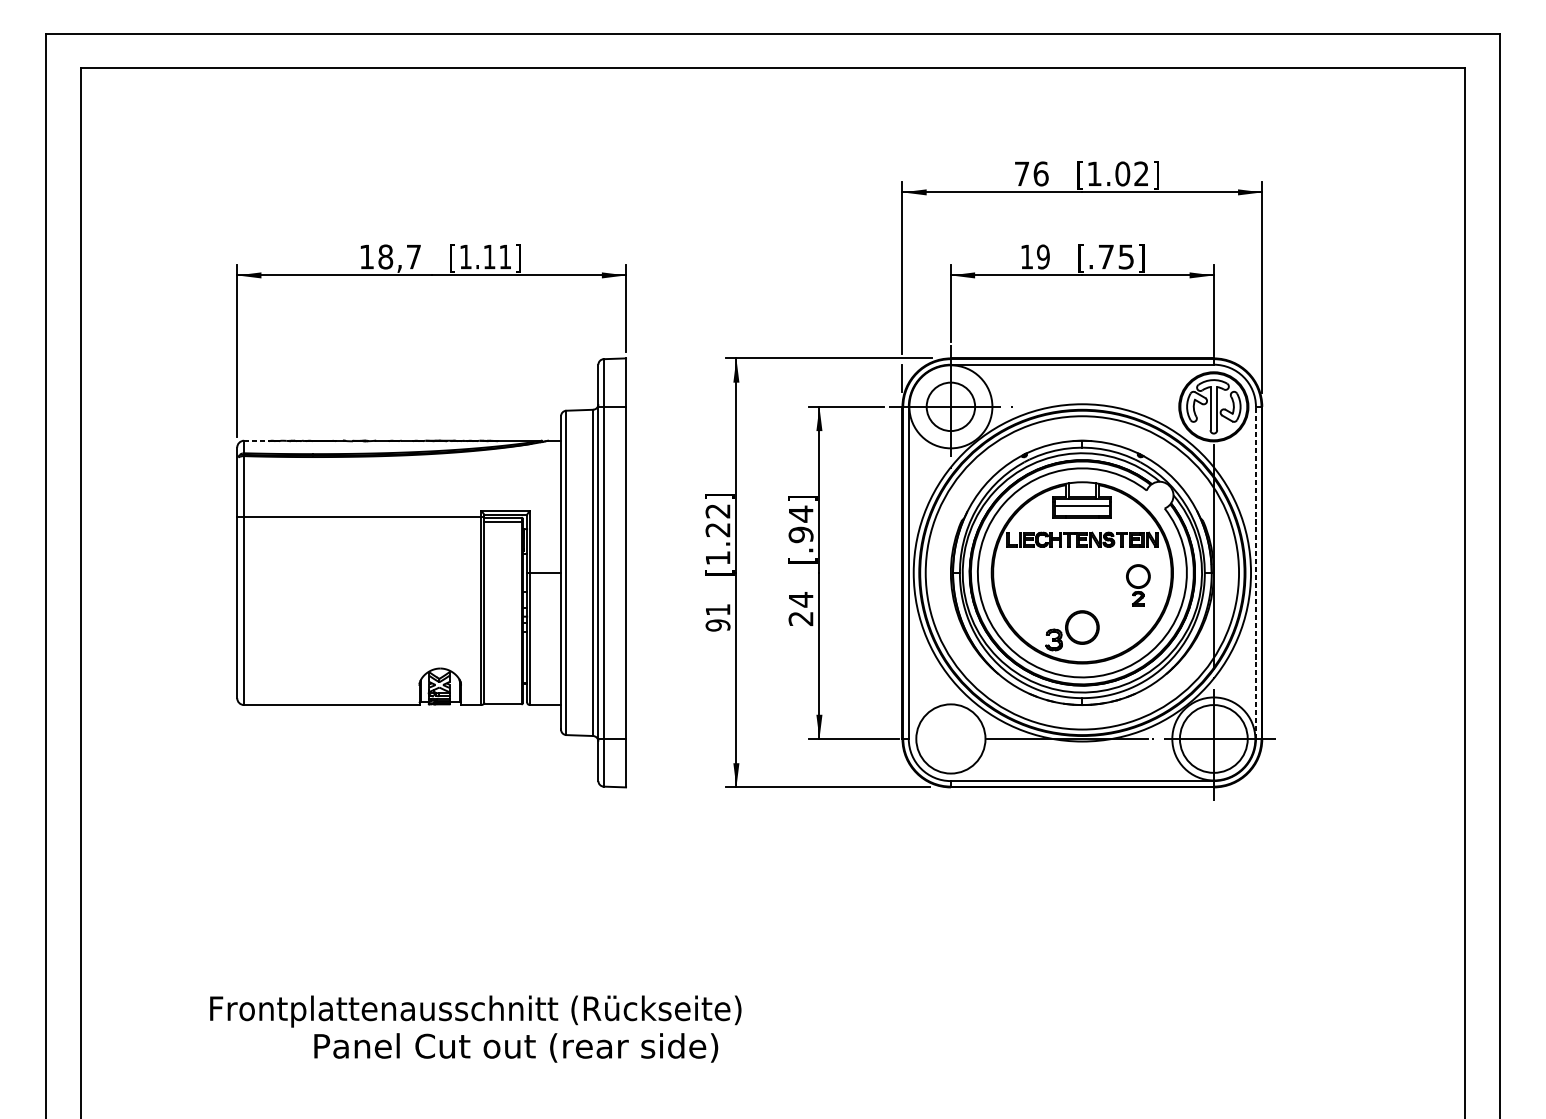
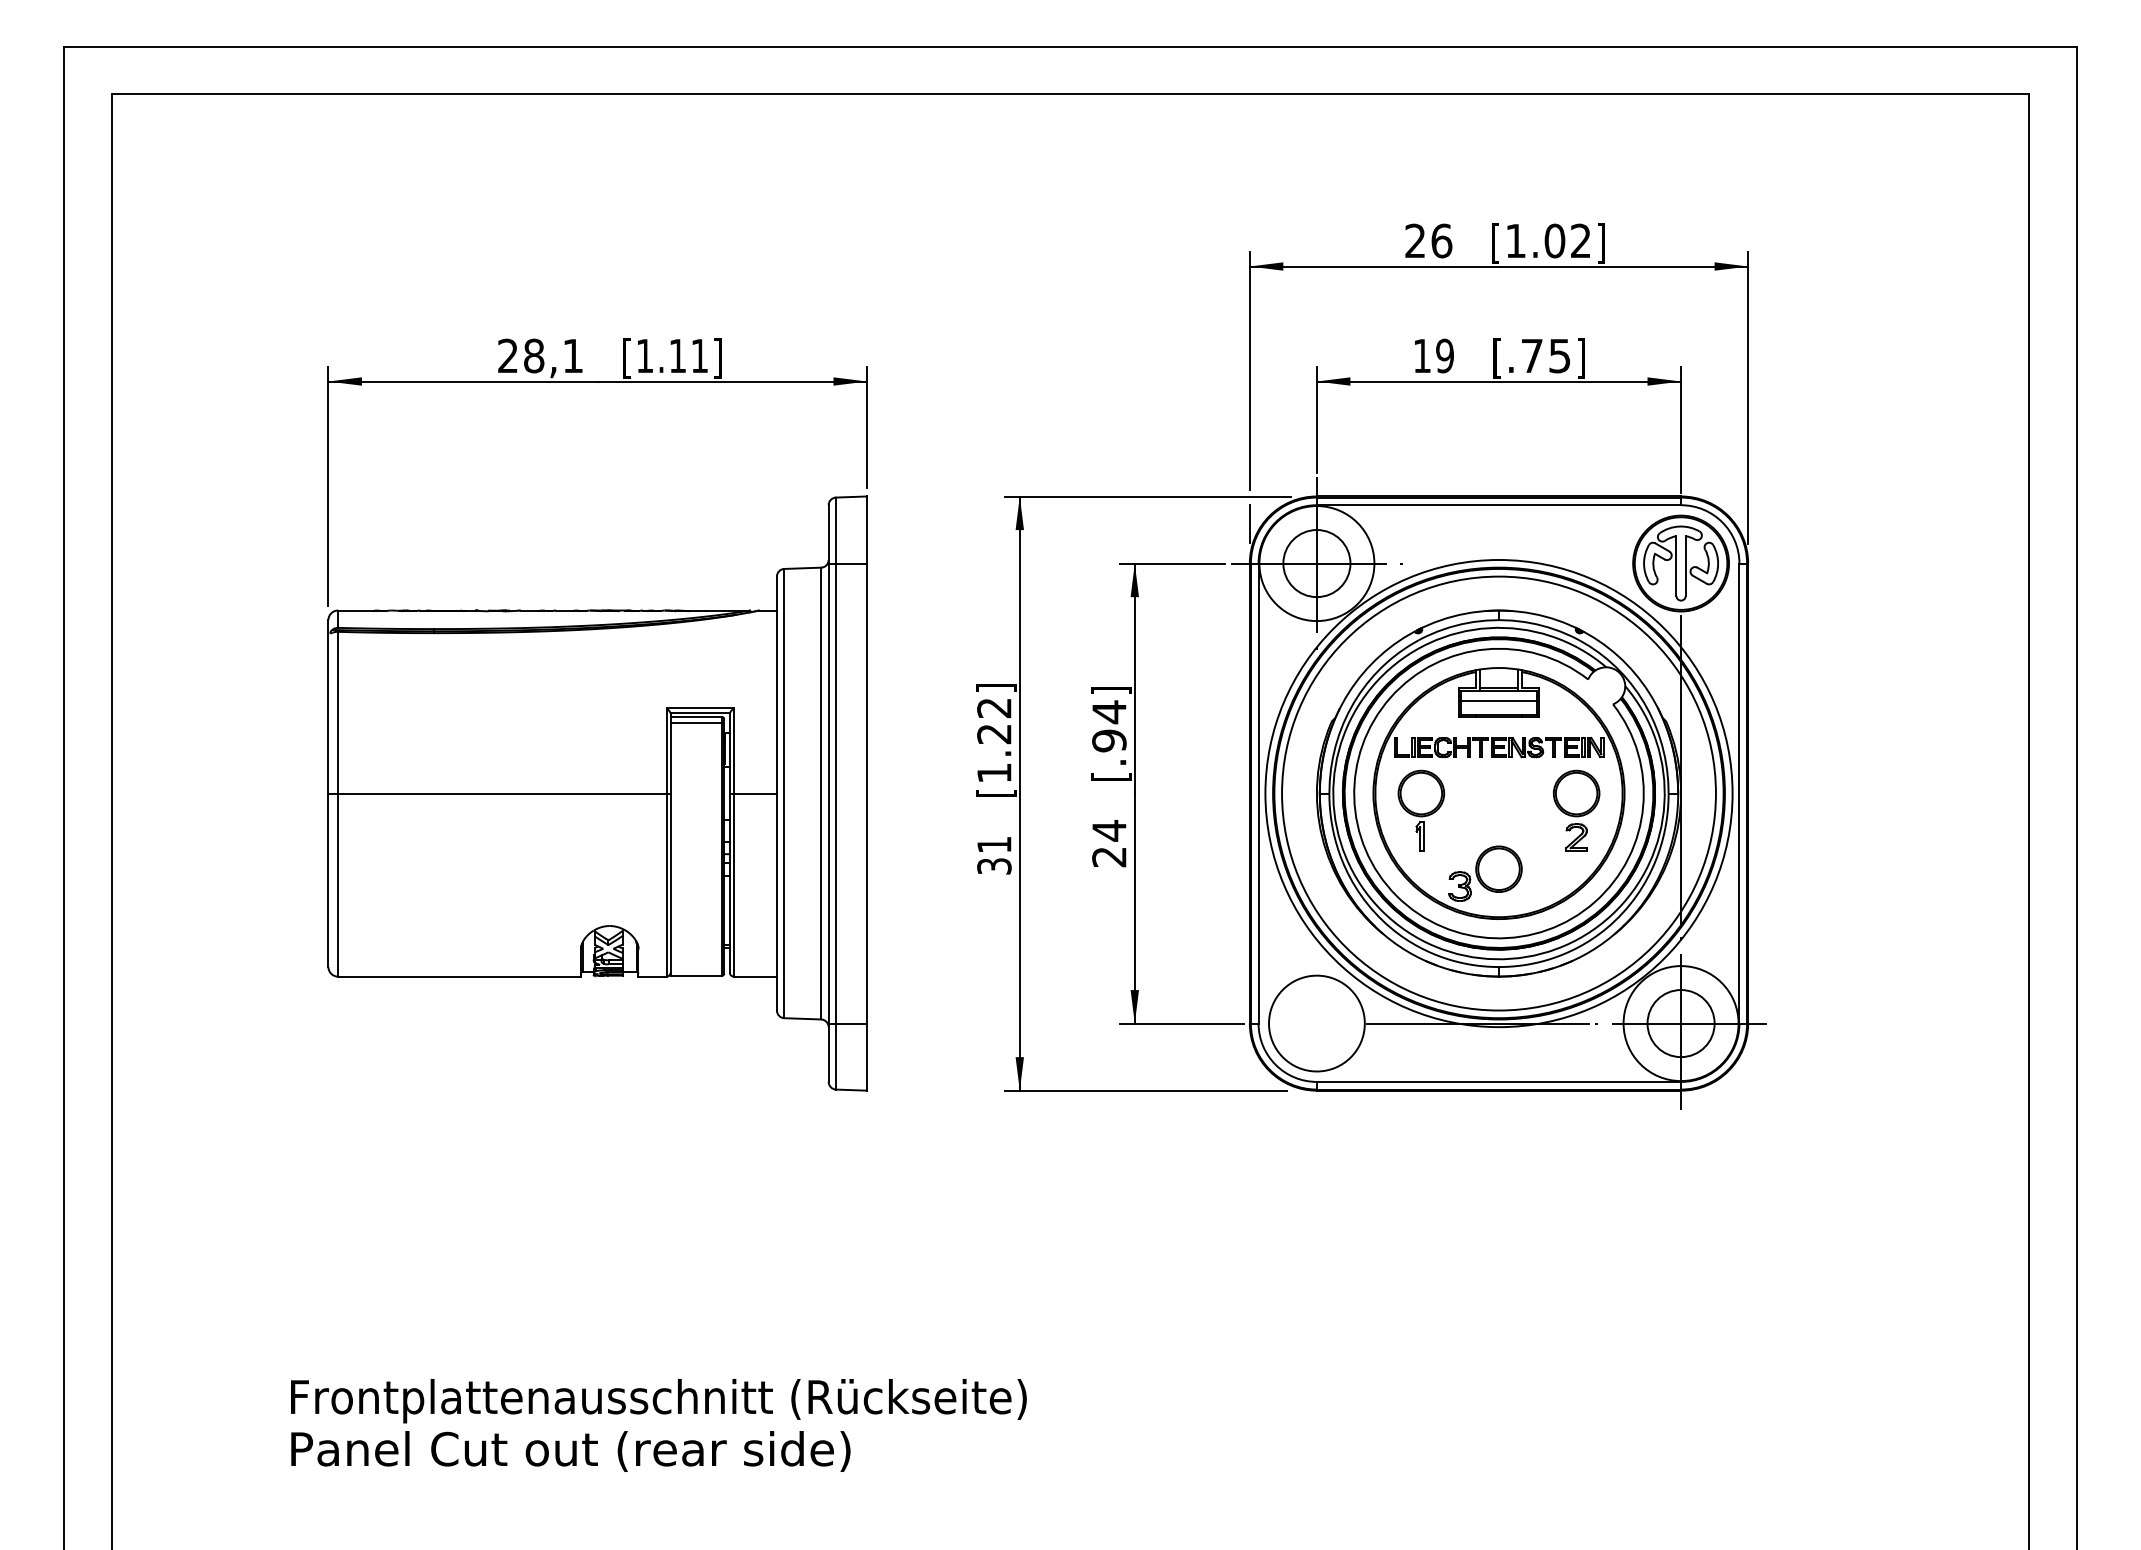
text: (1022, 173) -> (1415, 240), 76 -> 26
text: (390, 256) -> (540, 355), 18,7 -> 28,1
line: (258, 440) -> (357, 610), dashed -> solid
line: (360, 516) -> (499, 793), moved
line: (1256, 572) -> (1739, 793), dashed -> solid
part: (1026, 585) -> (1421, 810), added
part: (1138, 585) -> (1576, 810), size x1.43
text: (718, 625) -> (994, 866), 91 -> 31
circle: (1213, 738) -> (1680, 1023), size x0.71
text: (515, 1047) -> (570, 1451), moved

